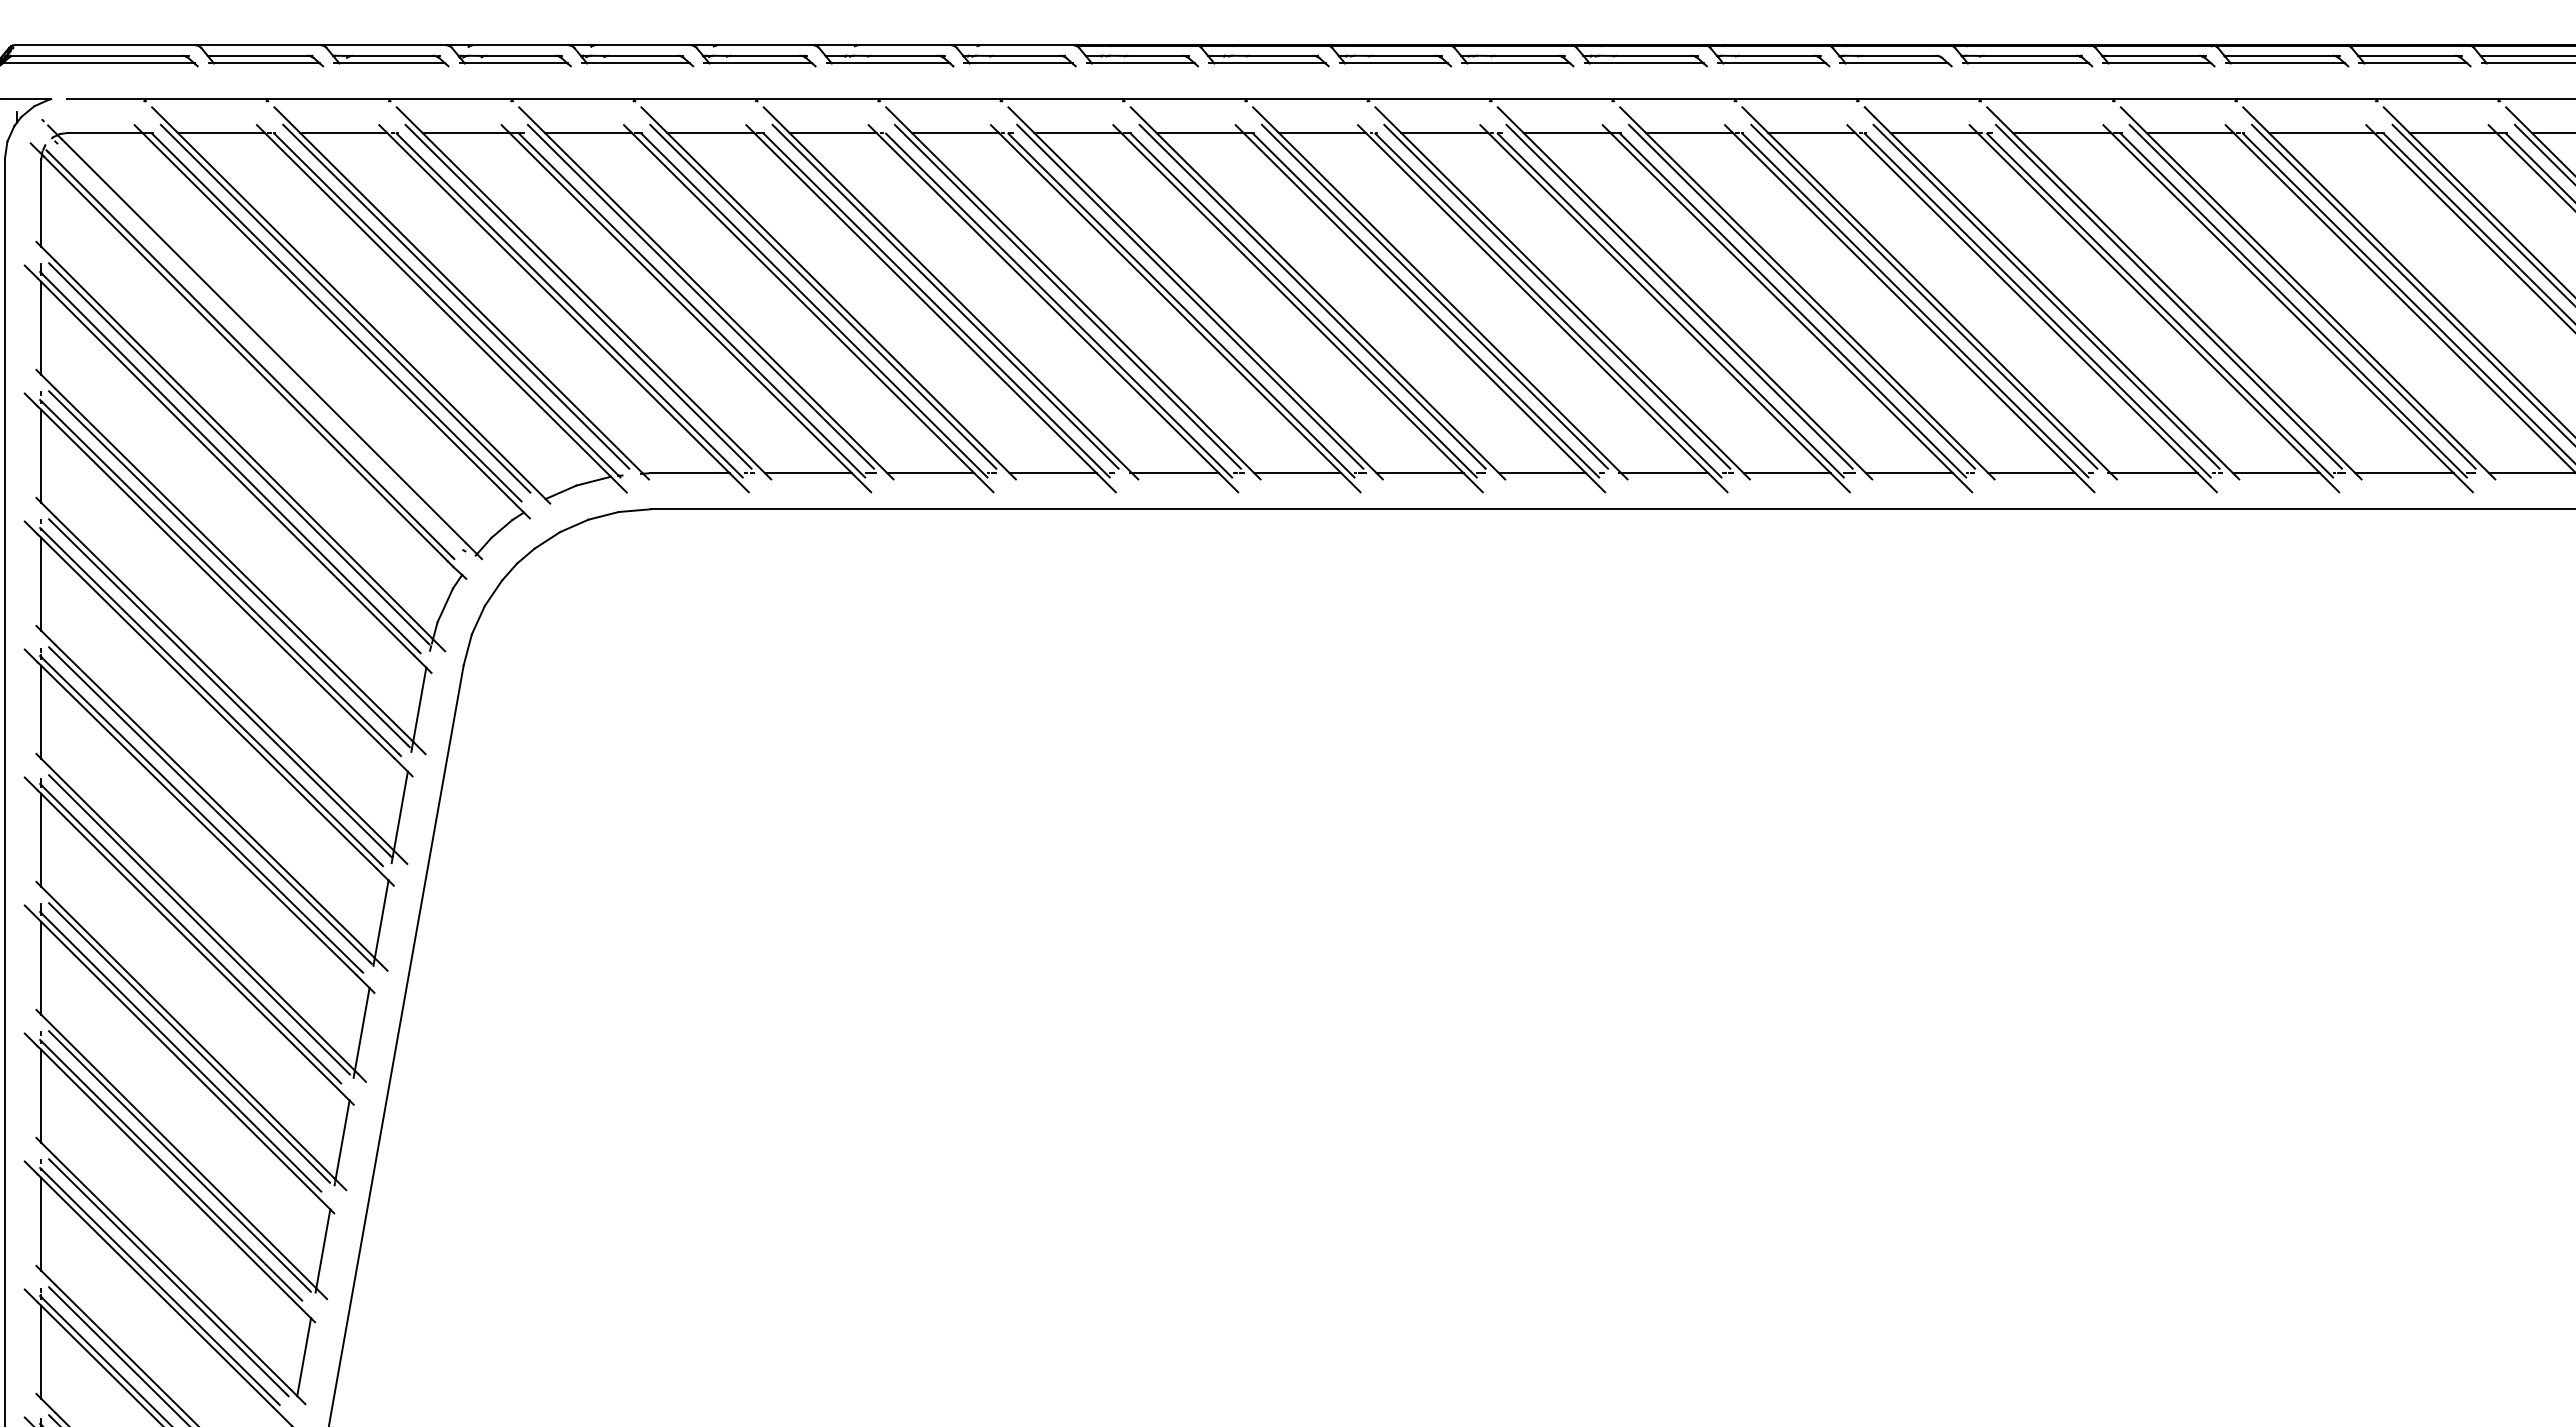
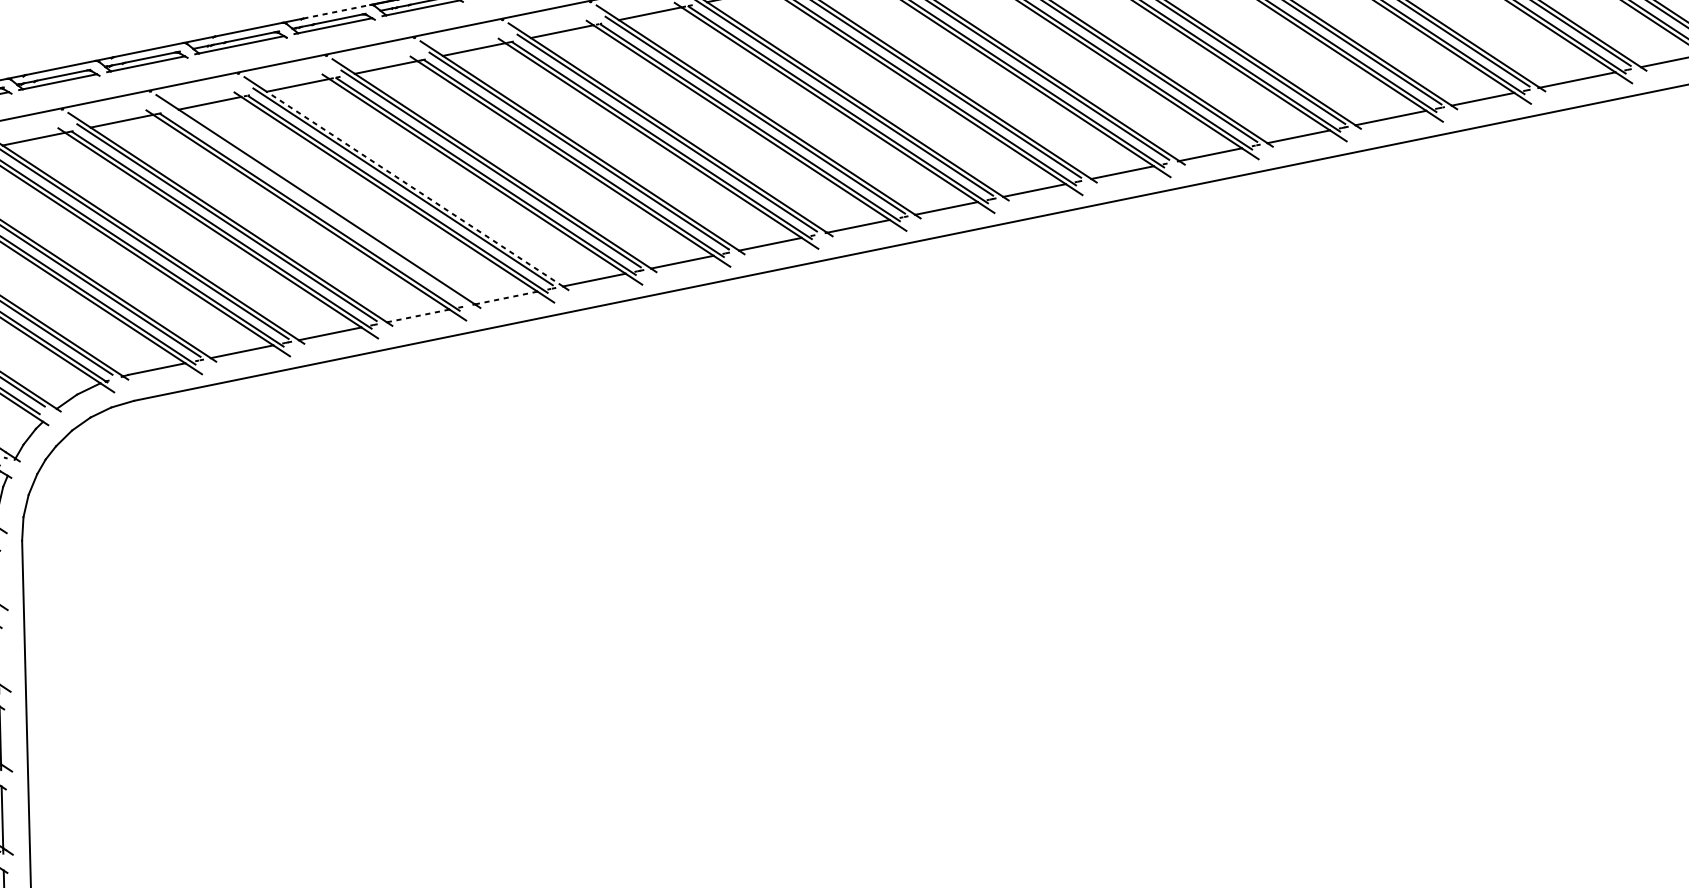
line: (1027, 45) -> (337, 11), solid -> dashed
line: (945, 296) -> (314, 204), removed
line: (1082, 302) -> (414, 188), solid -> dashed
line: (1053, 473) -> (418, 316), solid -> dashed
line: (1174, 473) -> (505, 298), solid -> dashed

